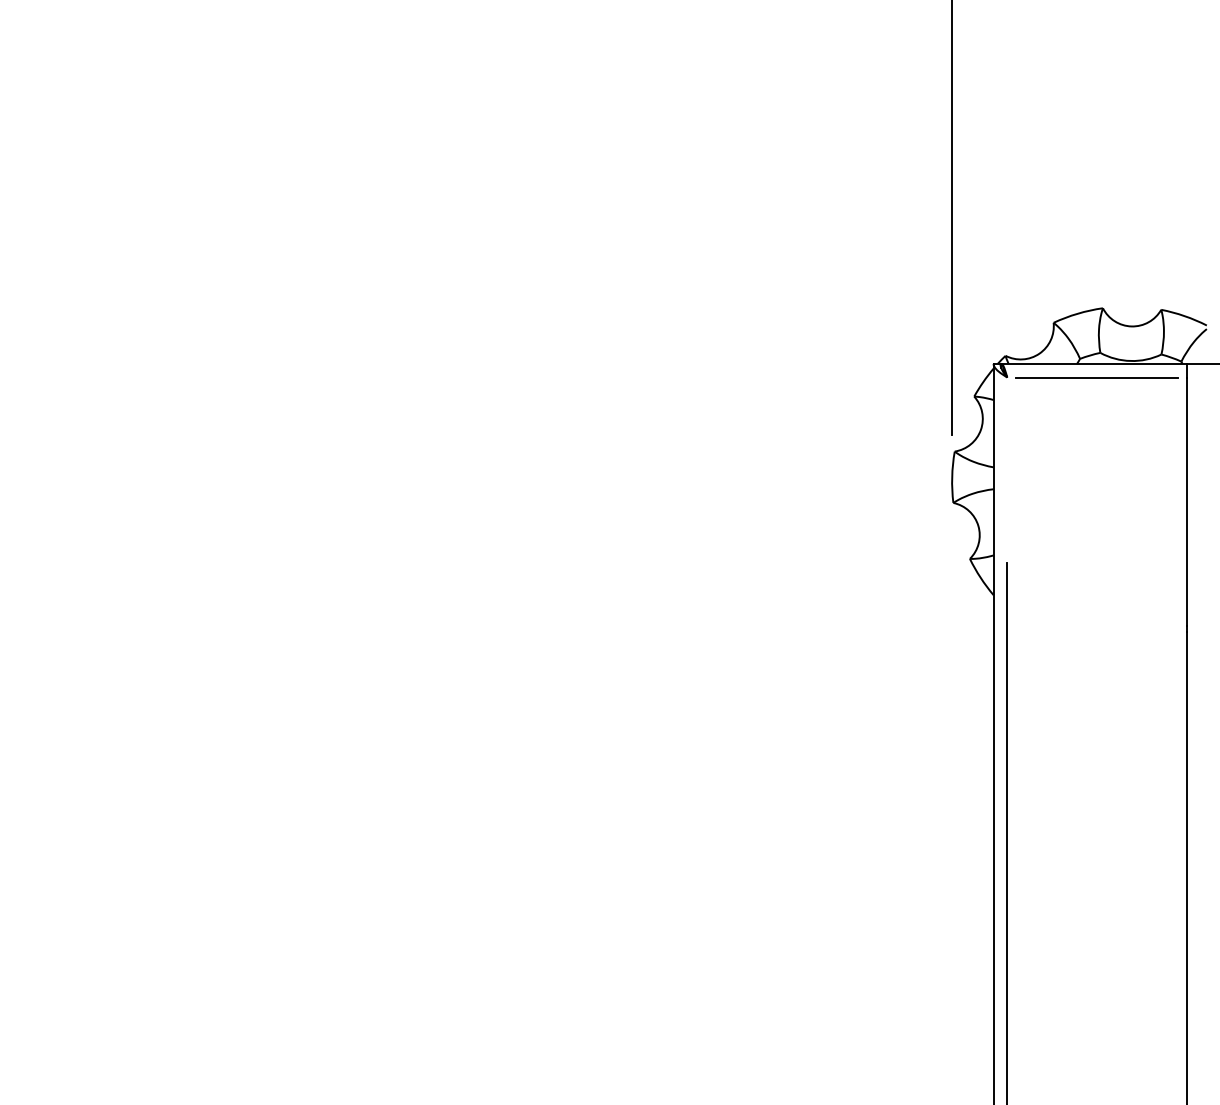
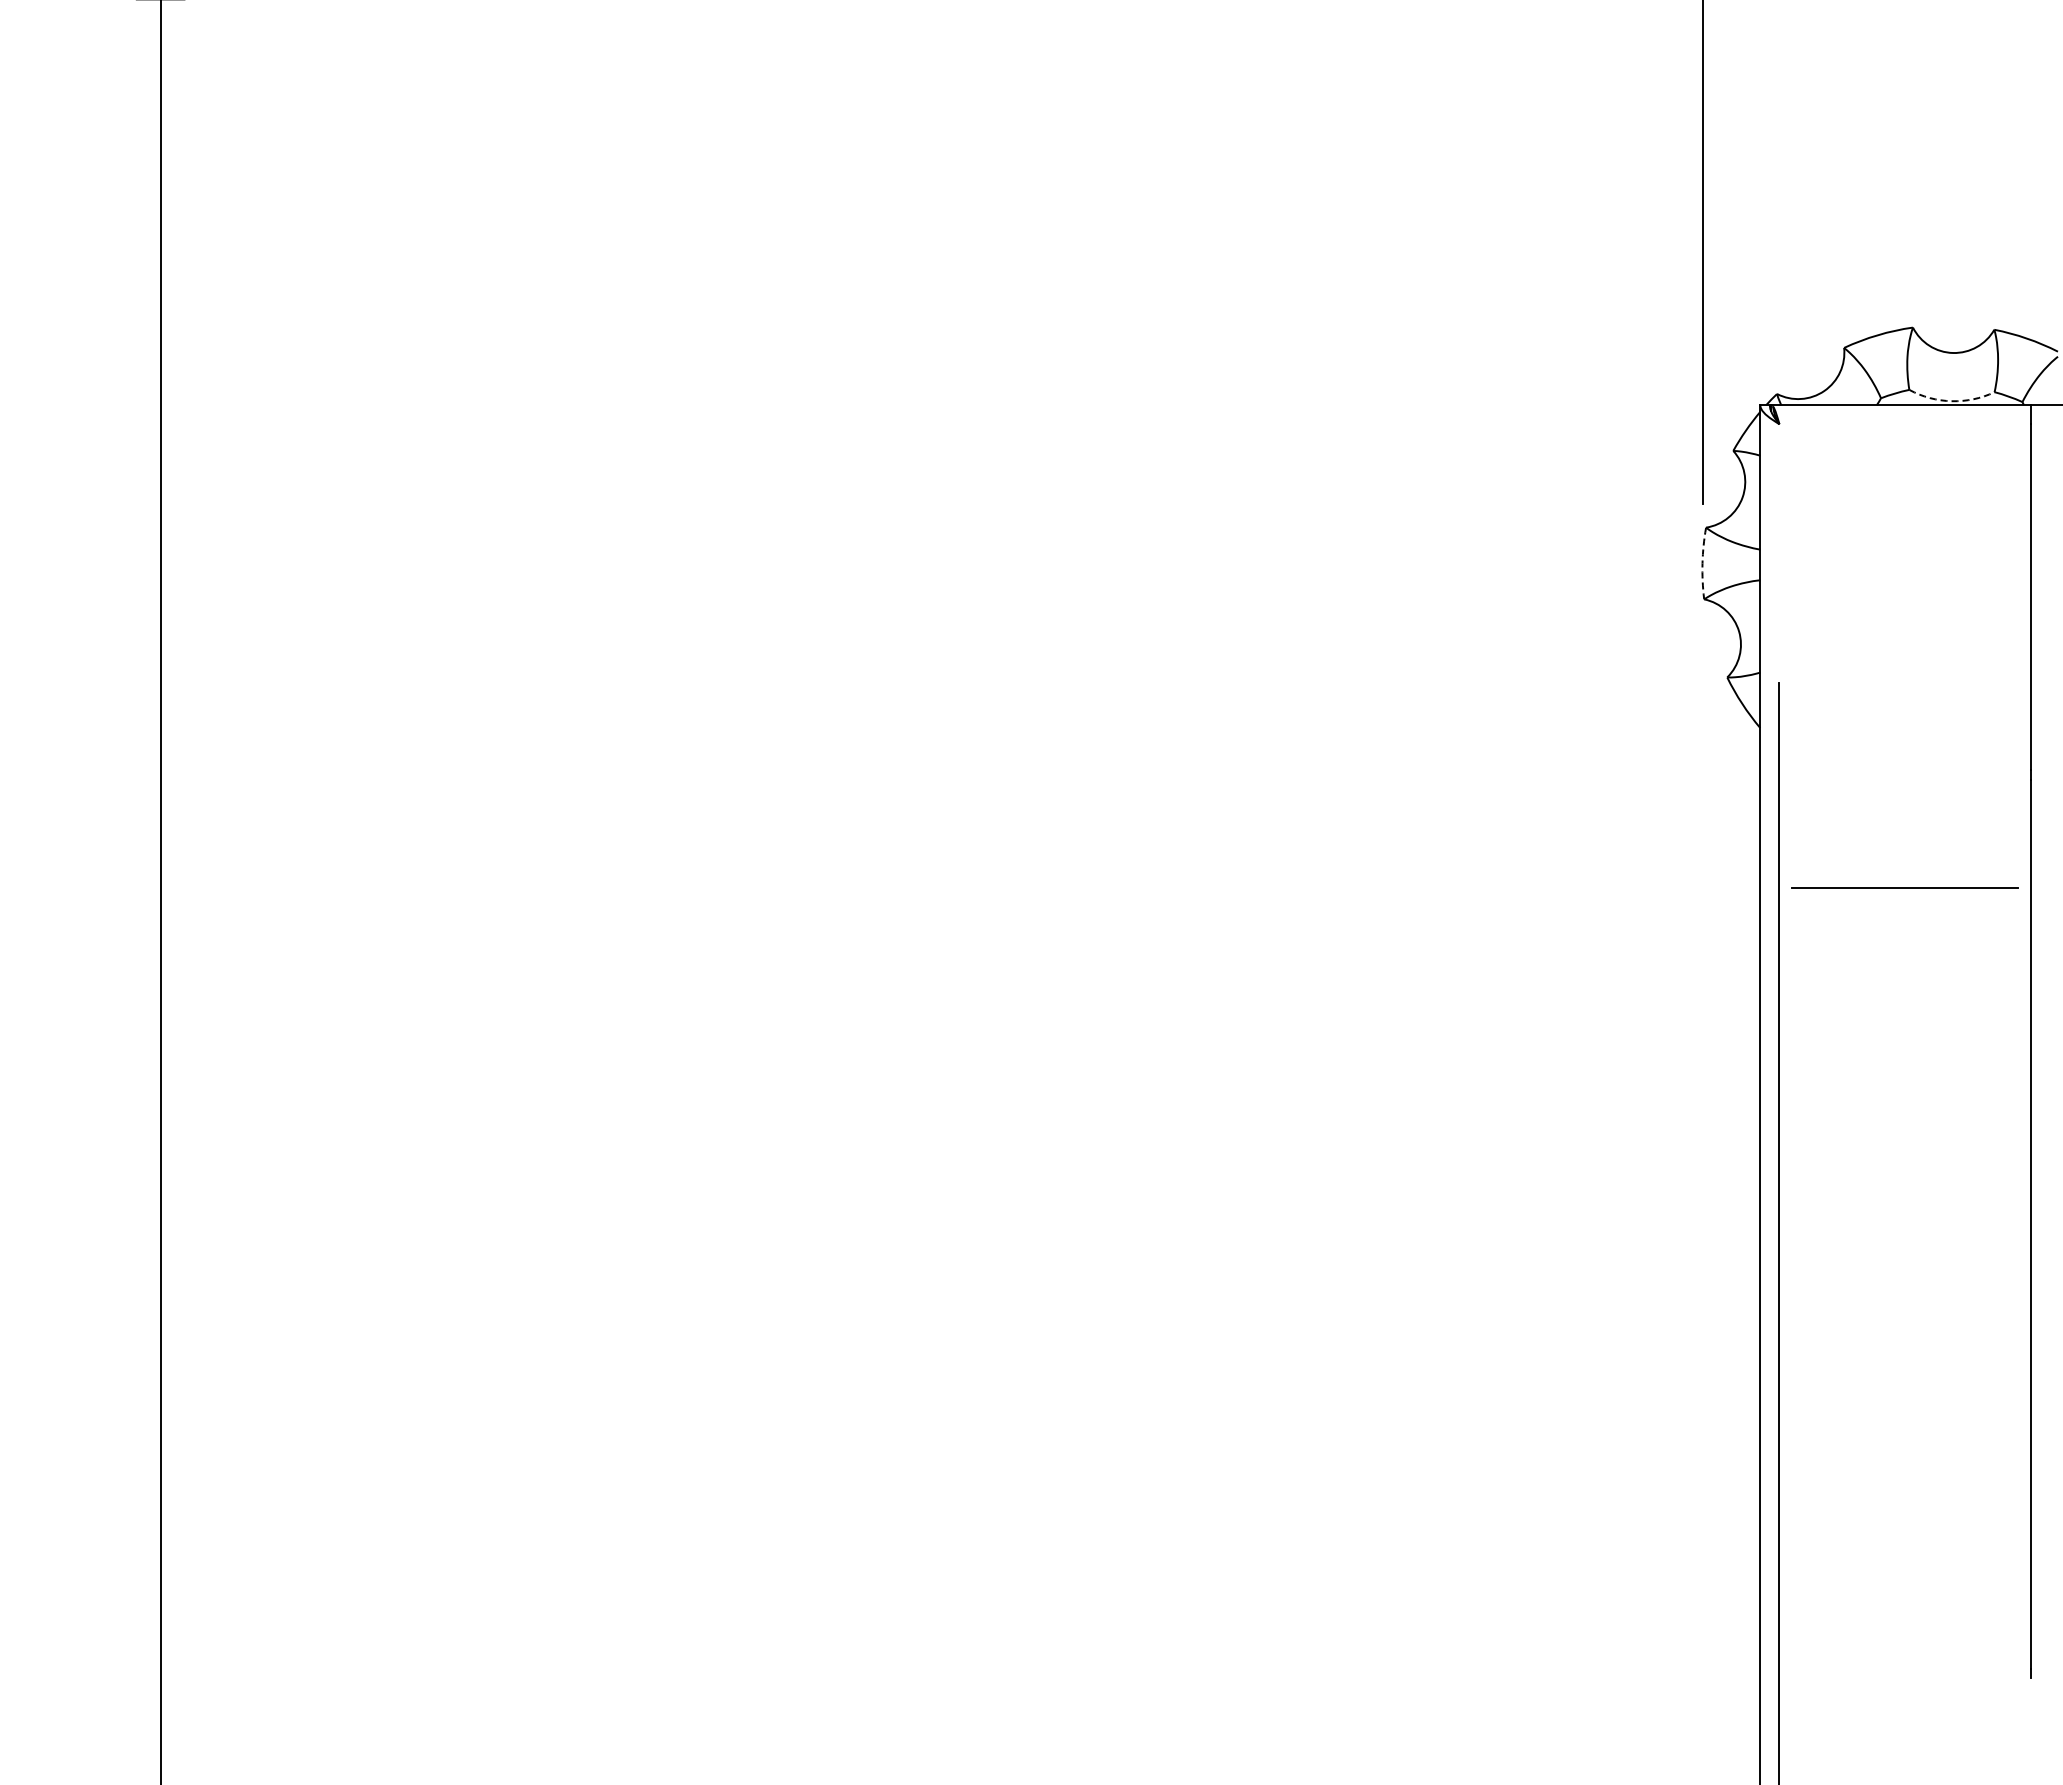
arc: (1130, 361) -> (1951, 401), solid -> dashed
line: (1096, 376) -> (1904, 887), moved
arc: (952, 477) -> (1702, 563), solid -> dashed

